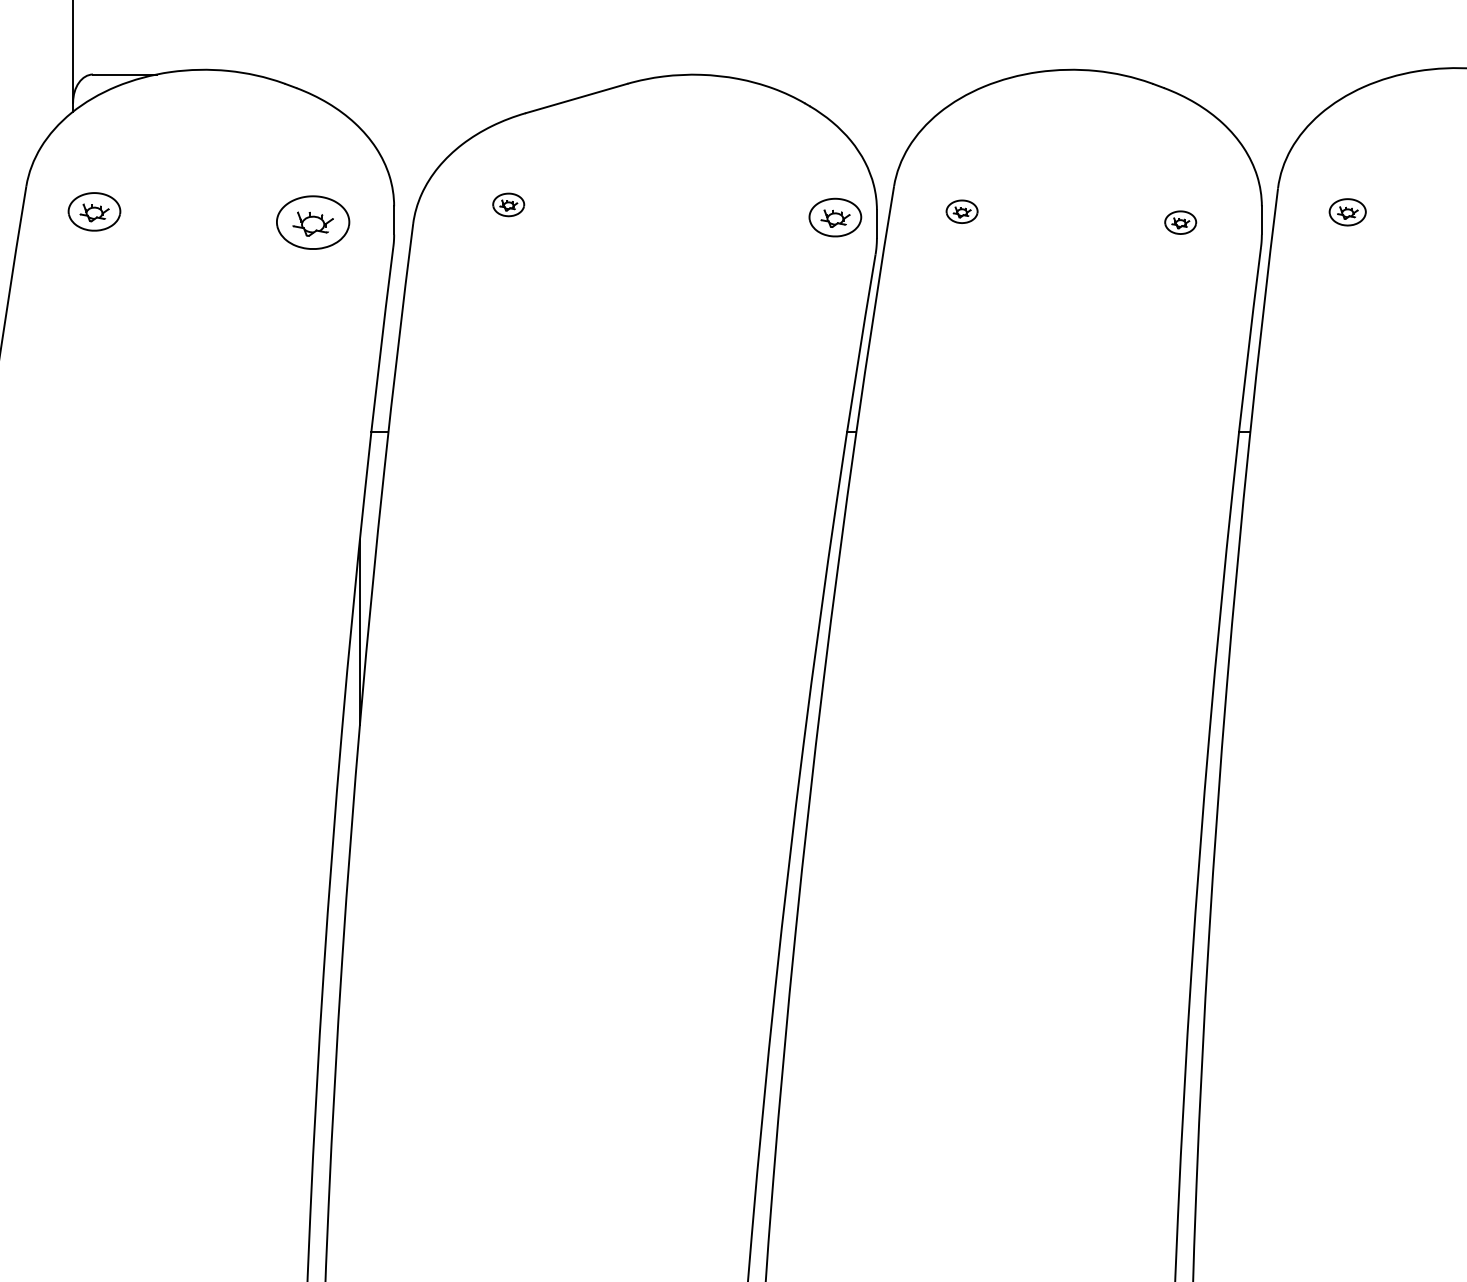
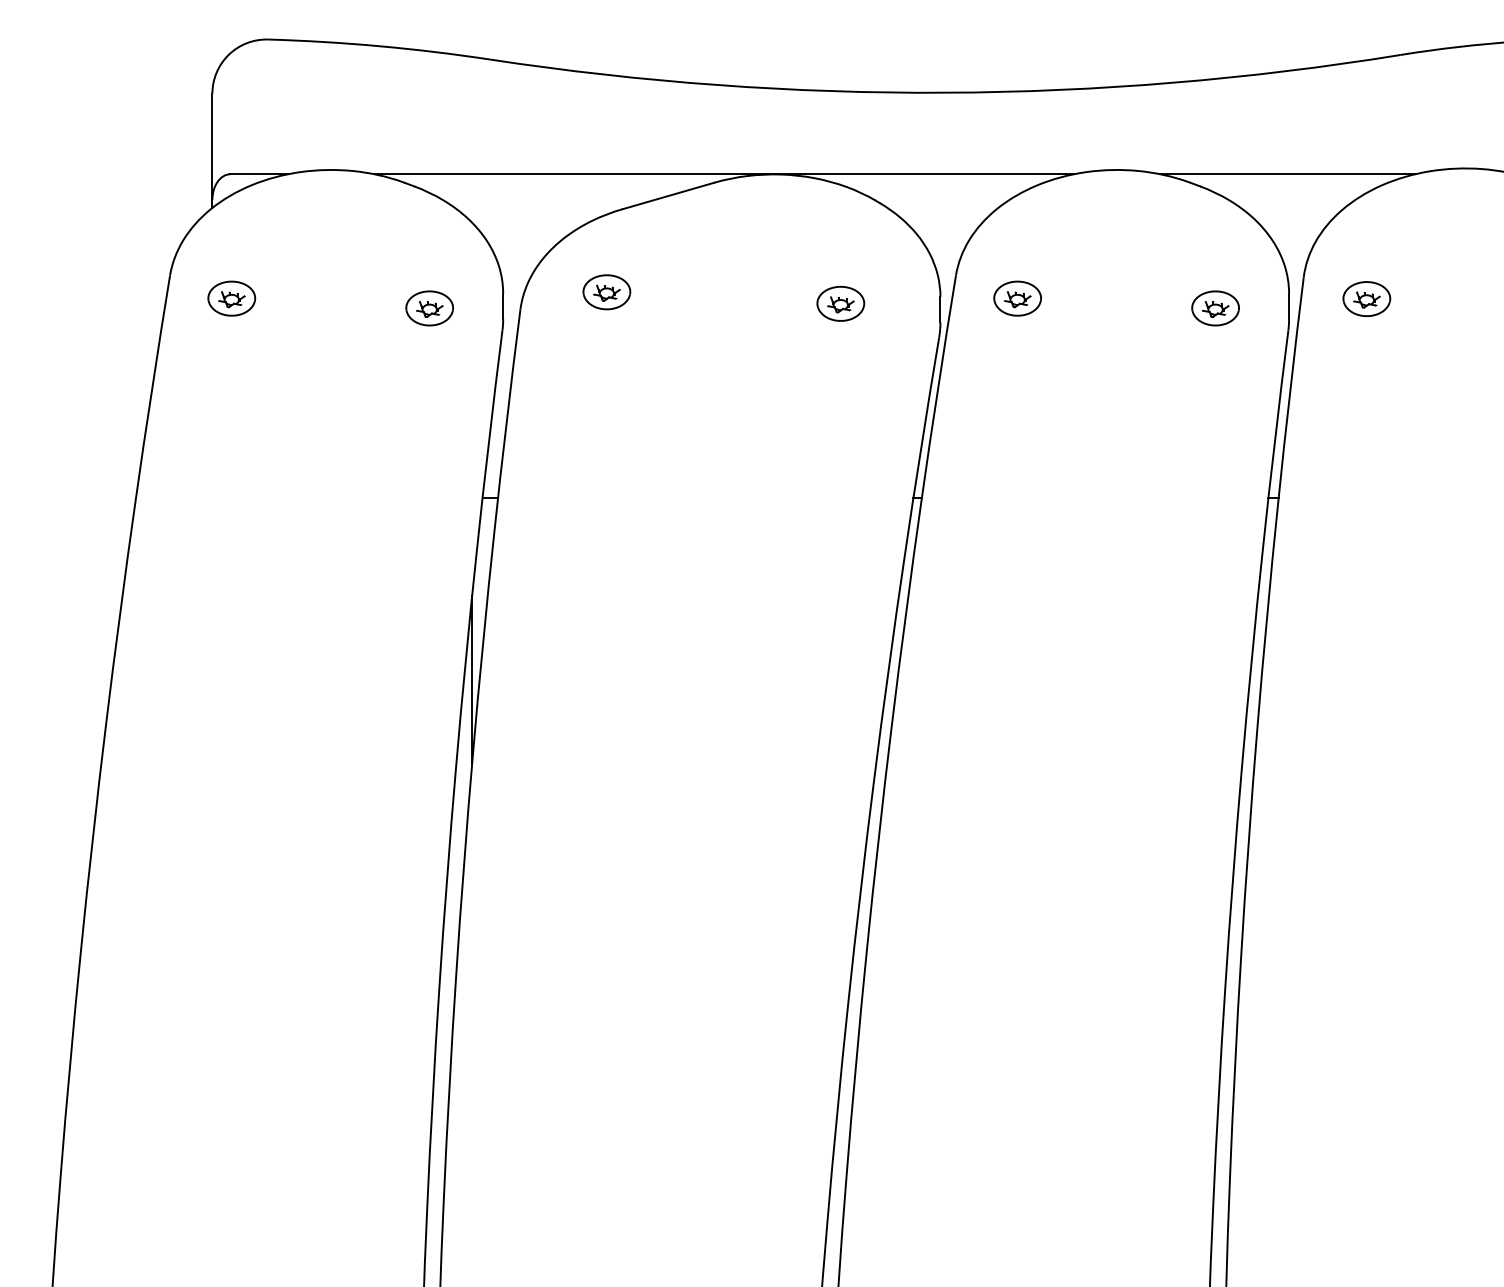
line: (637, 74) -> (723, 174), added
line: (1260, 74) -> (1287, 174), added
part: (508, 205) -> (606, 292), size x1.67
part: (962, 211) -> (1017, 298), size x1.67
part: (1347, 211) -> (1366, 298), size x1.43
part: (835, 217) -> (840, 303), moved
part: (312, 222) -> (429, 308), size x0.71
part: (1180, 222) -> (1215, 308), size x1.67

